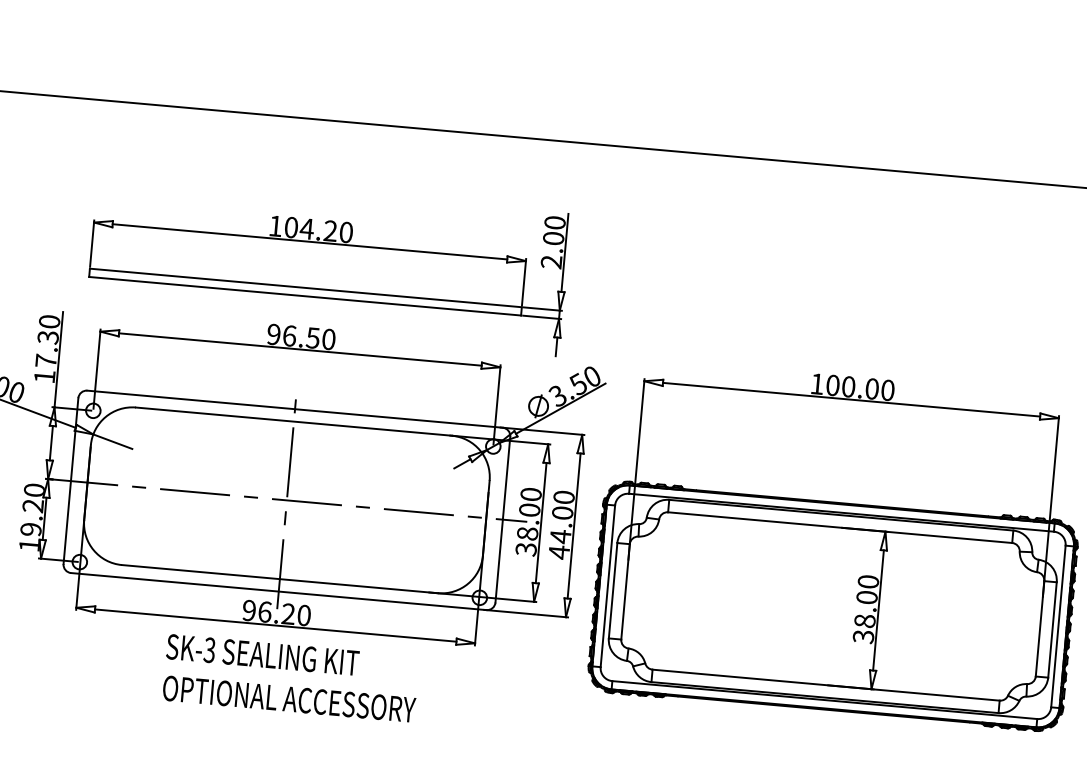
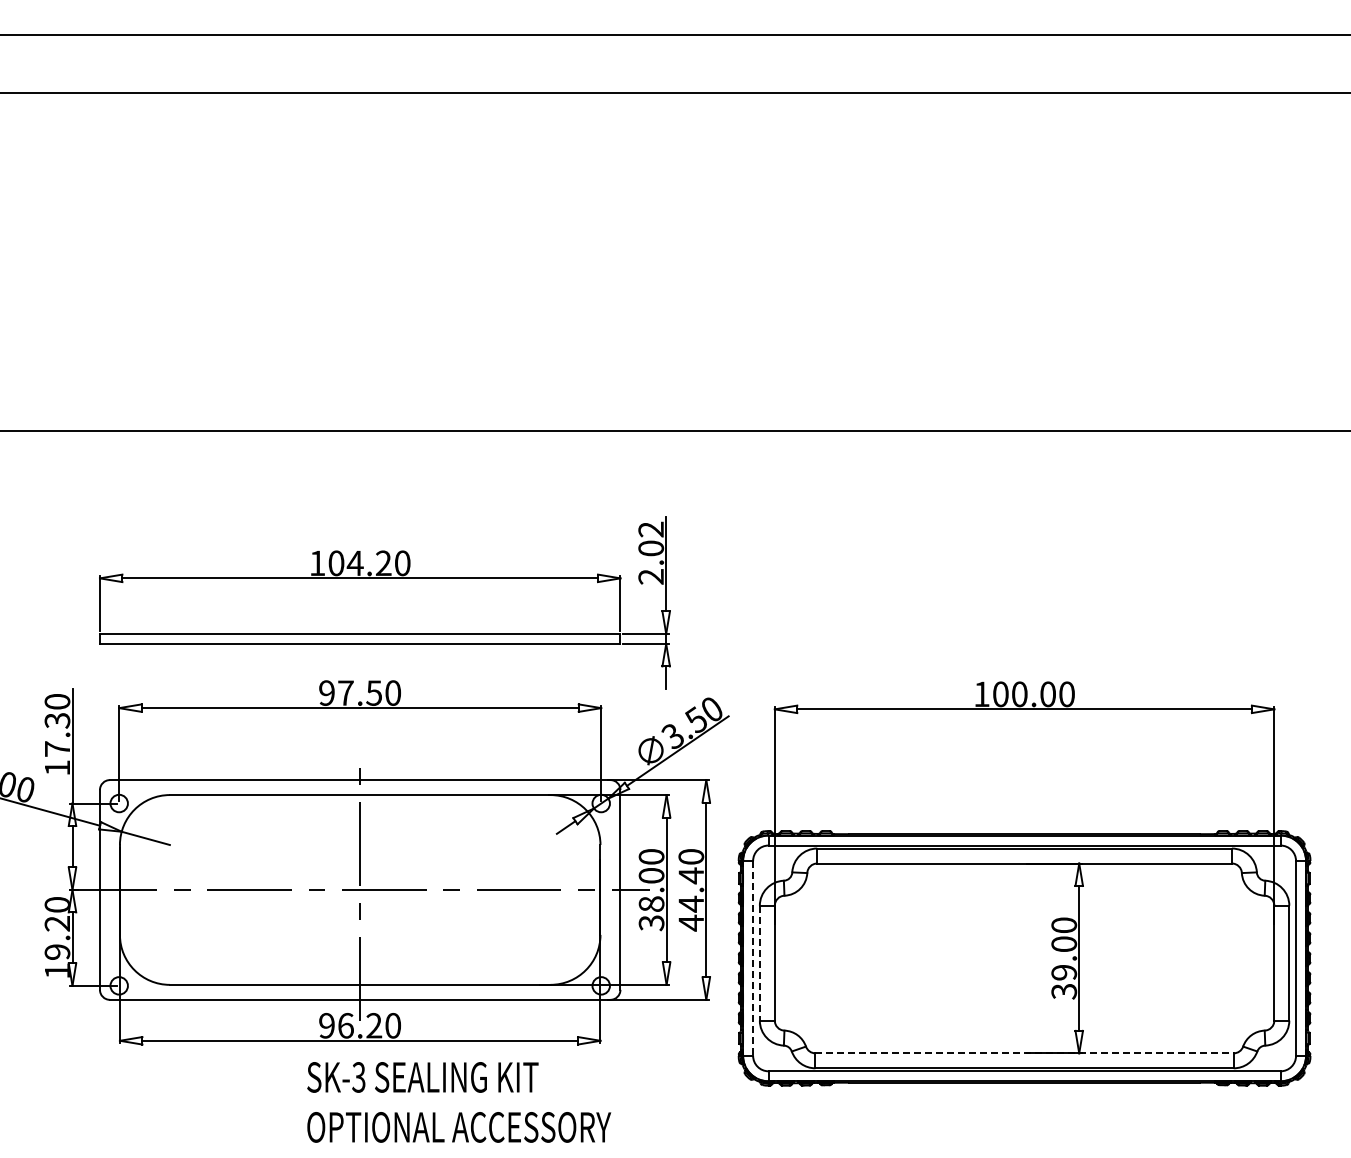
text: (555, 222) -> (651, 529), 2.00 -> 2.02
text: (289, 335) -> (345, 692), 96.50 -> 97.50
text: (562, 512) -> (691, 875), 44.00 -> 44.40
line: (608, 586) -> (753, 958), solid -> dashed
line: (612, 590) -> (759, 963), solid -> dashed
text: (865, 621) -> (1064, 972), 38.00 -> 39.00
text: (291, 678) -> (459, 1102), moved
line: (826, 685) -> (1025, 1053), solid -> dashed

